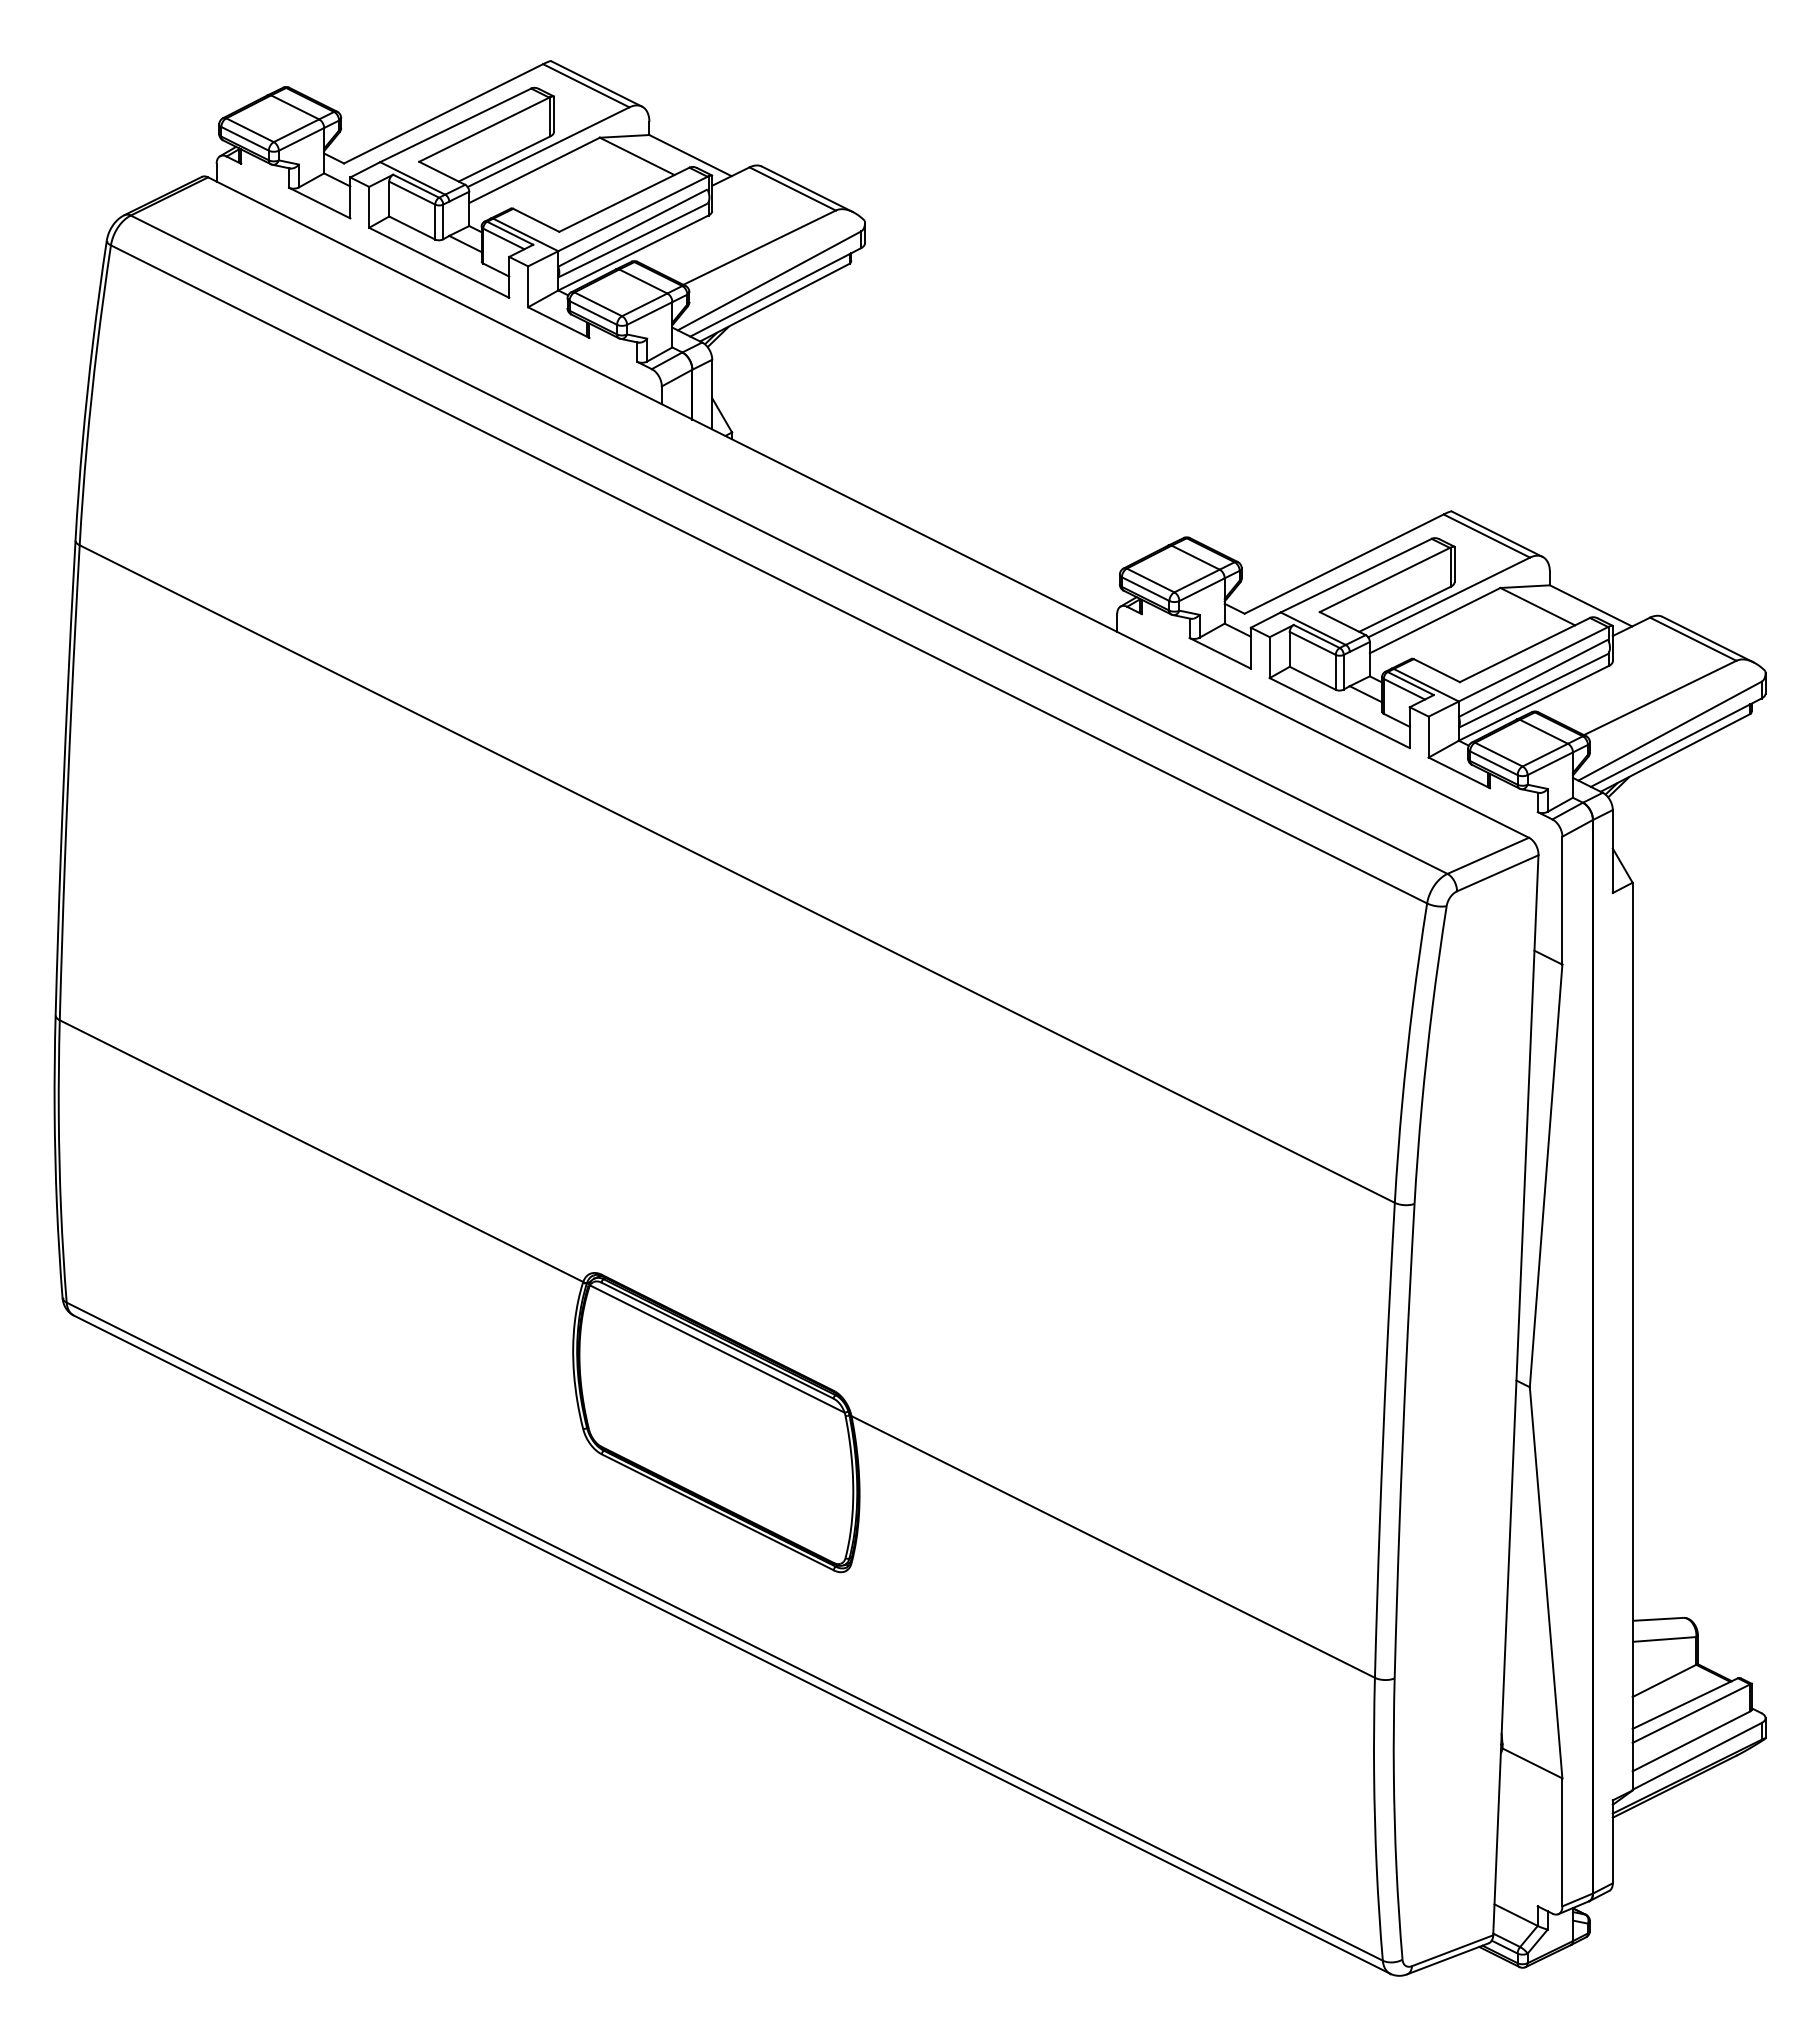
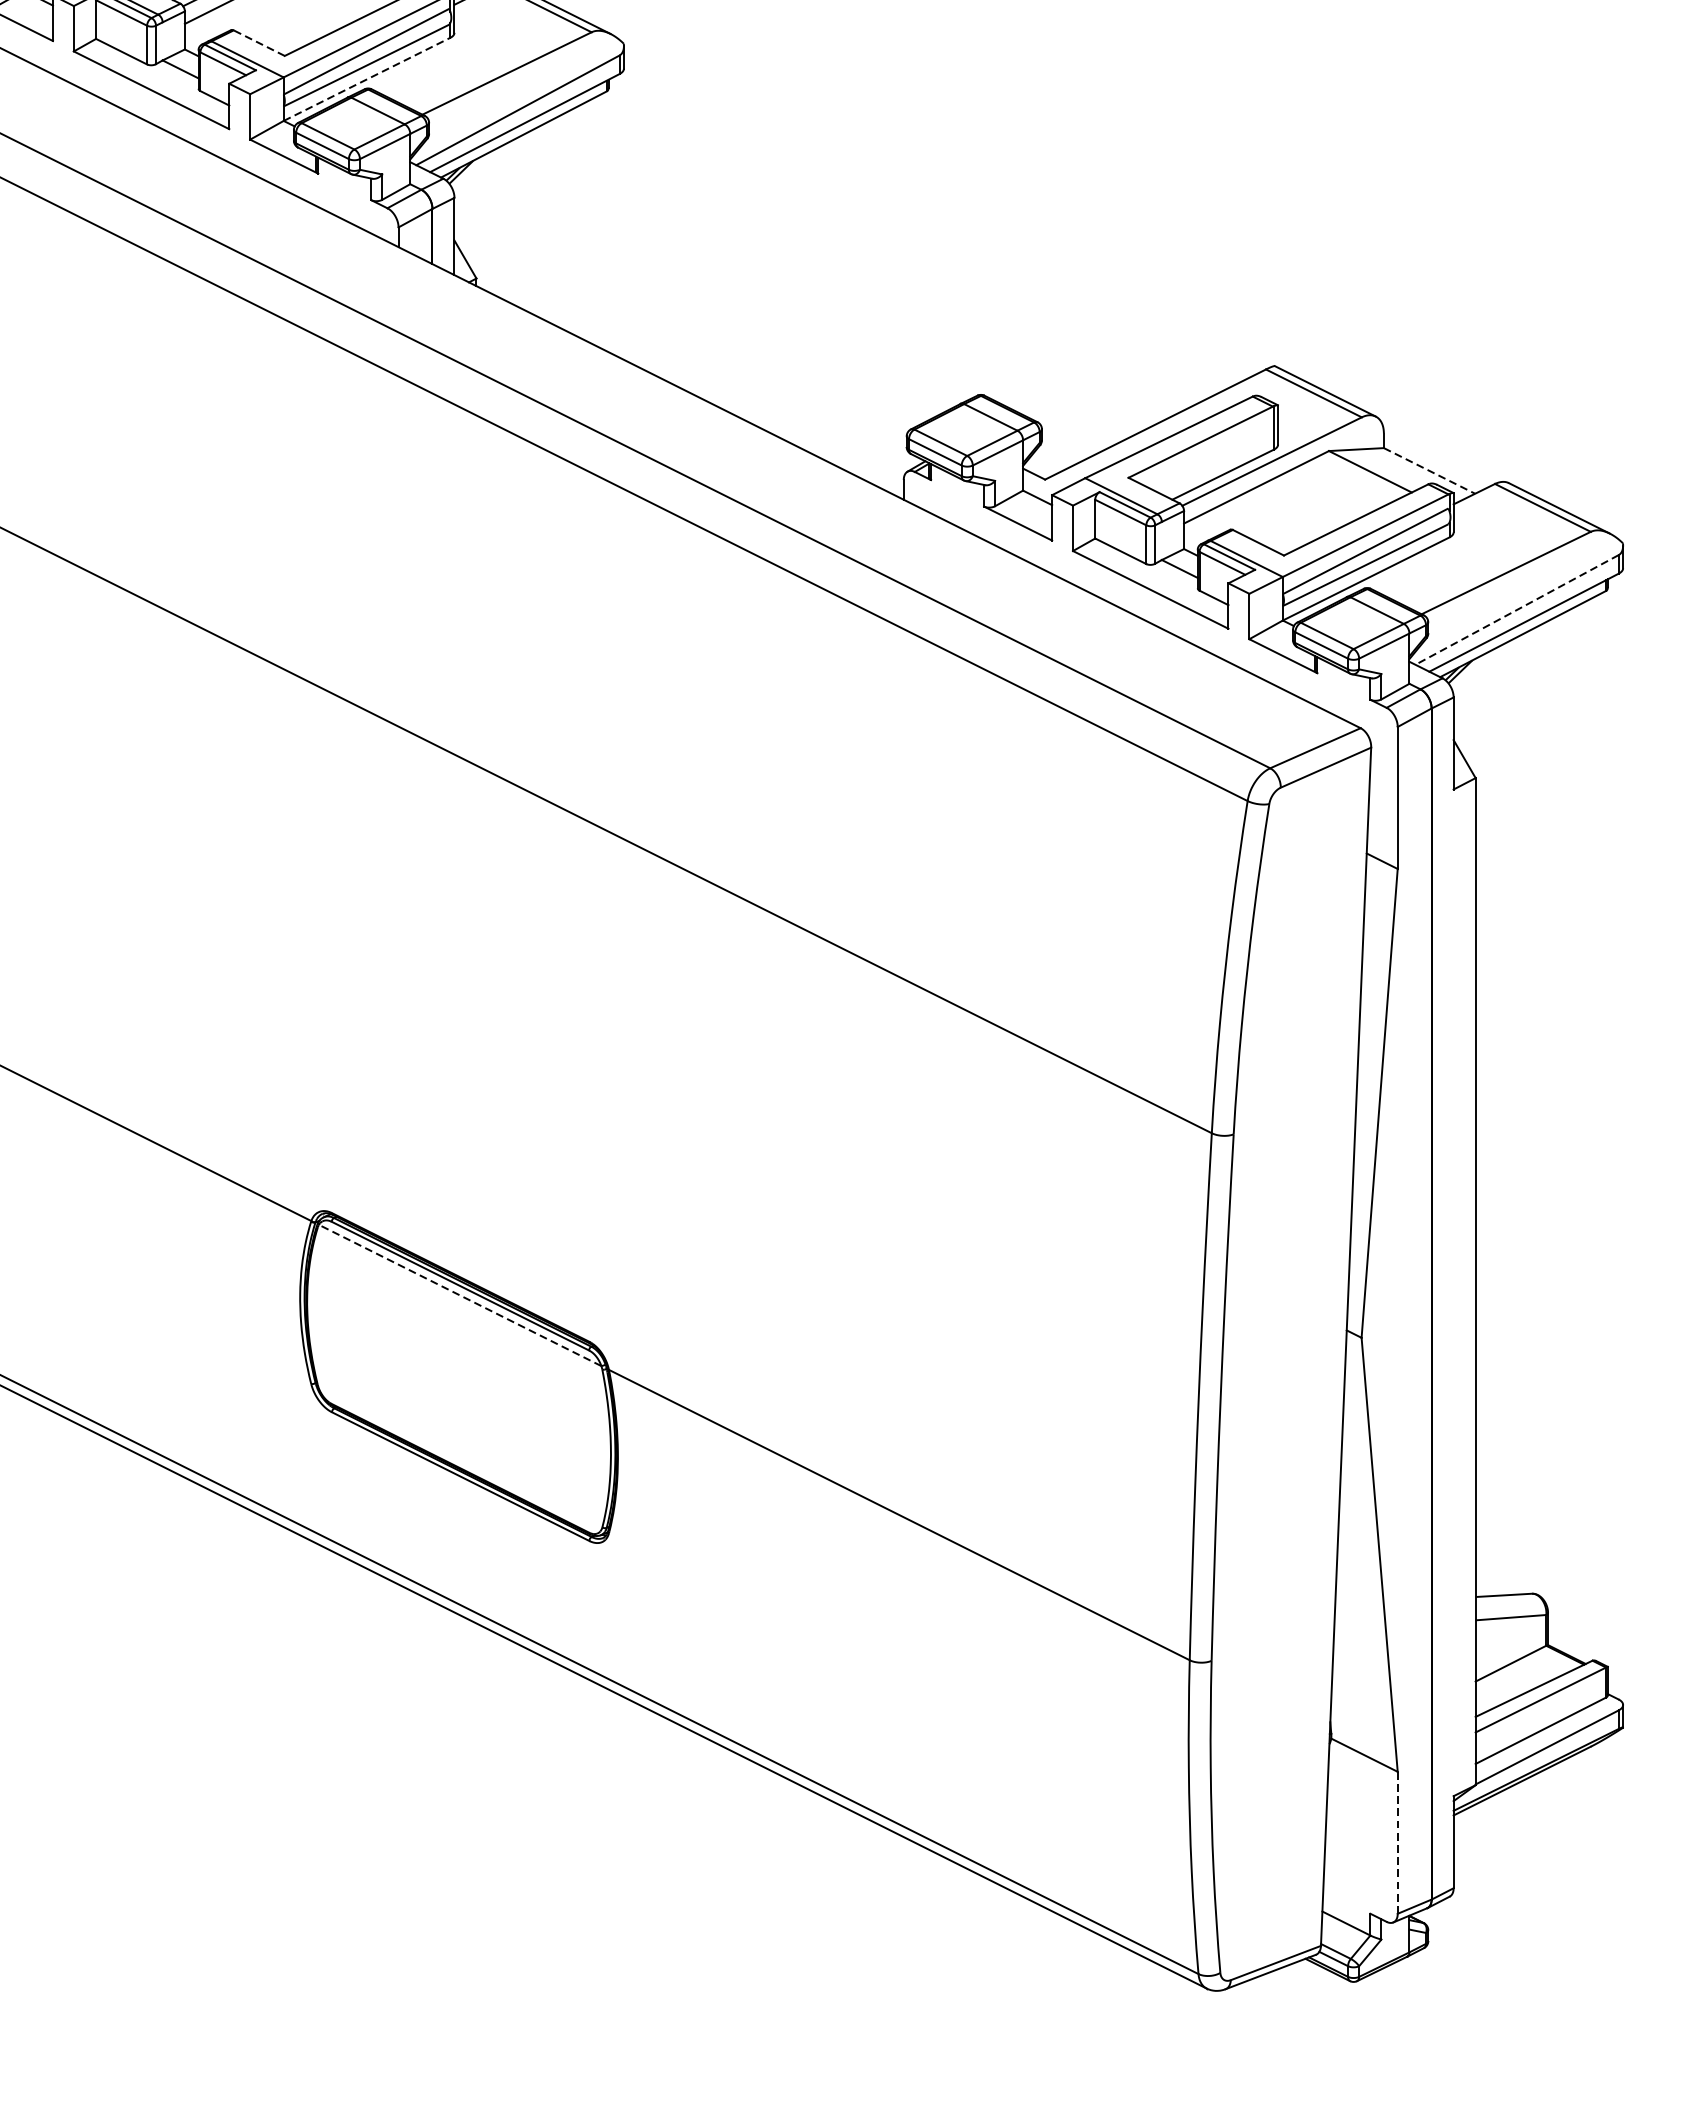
line: (536, 220) -> (259, 43), solid -> dashed
line: (633, 253) -> (367, 79), solid -> dashed
line: (1591, 606) -> (1430, 471), solid -> dashed
line: (1669, 731) -> (1516, 610), solid -> dashed
line: (716, 1348) -> (459, 1294), solid -> dashed
line: (1562, 1842) -> (1397, 1842), solid -> dashed

